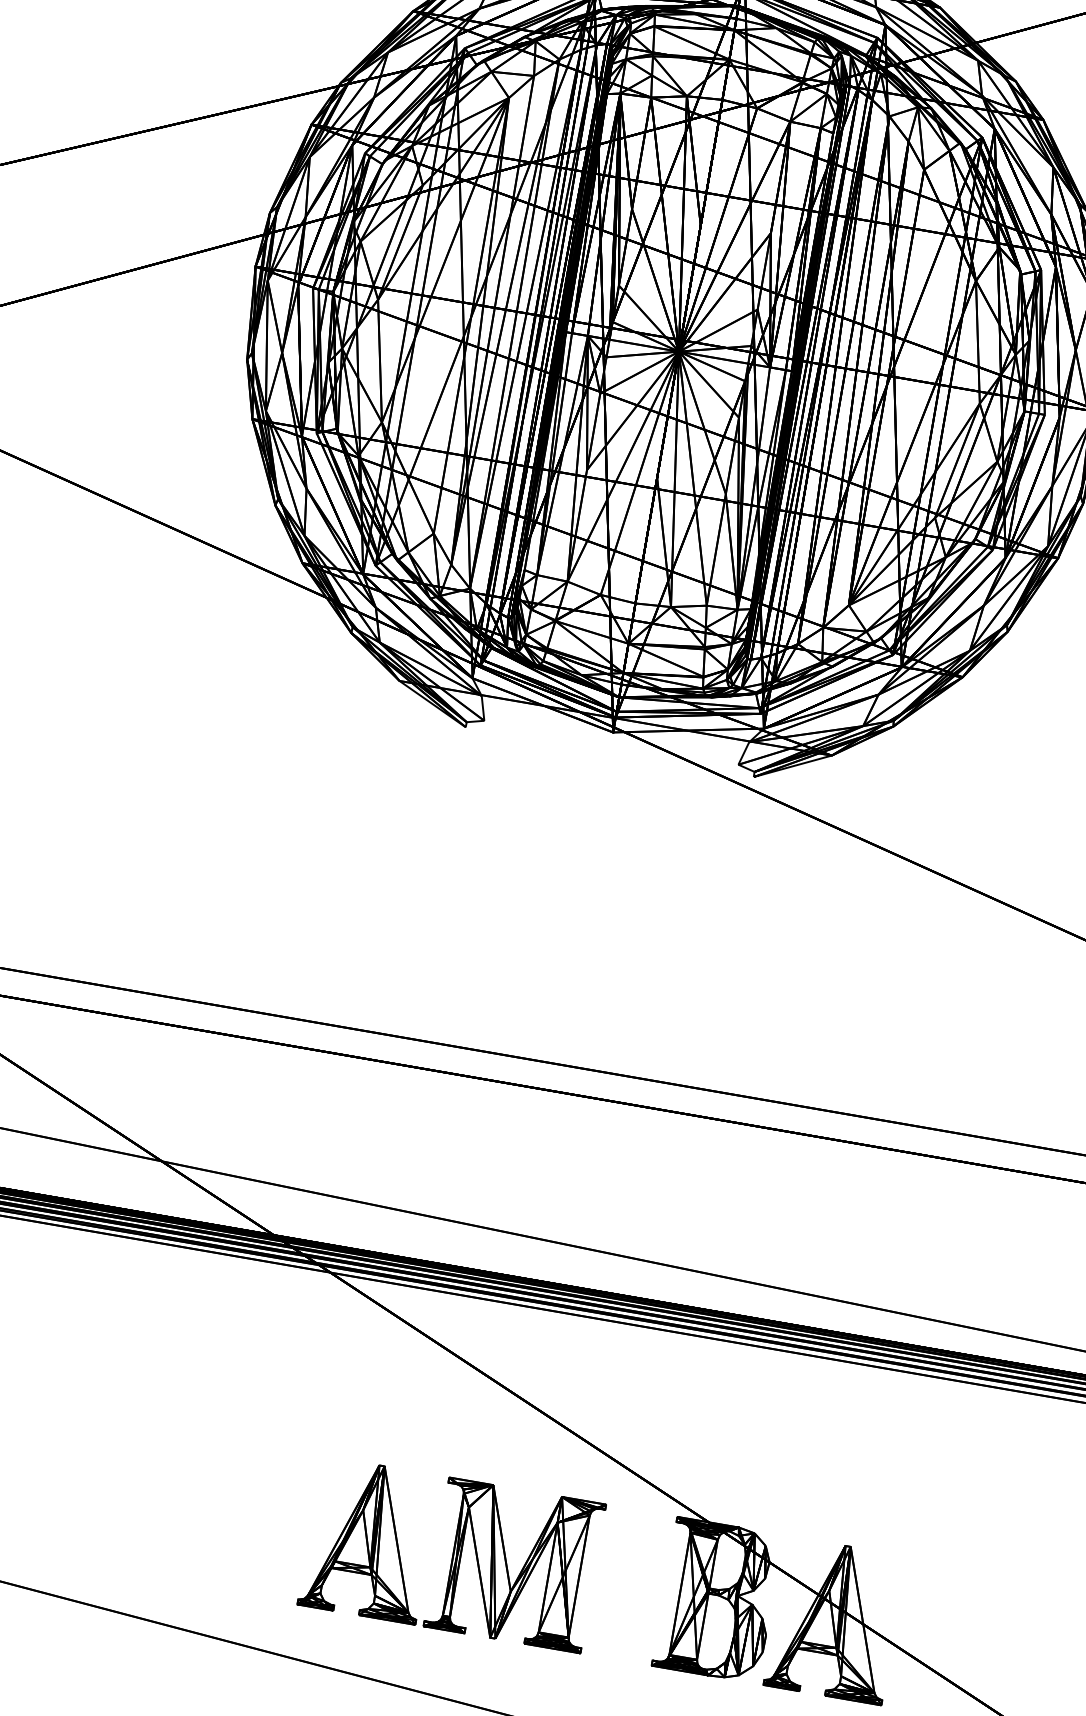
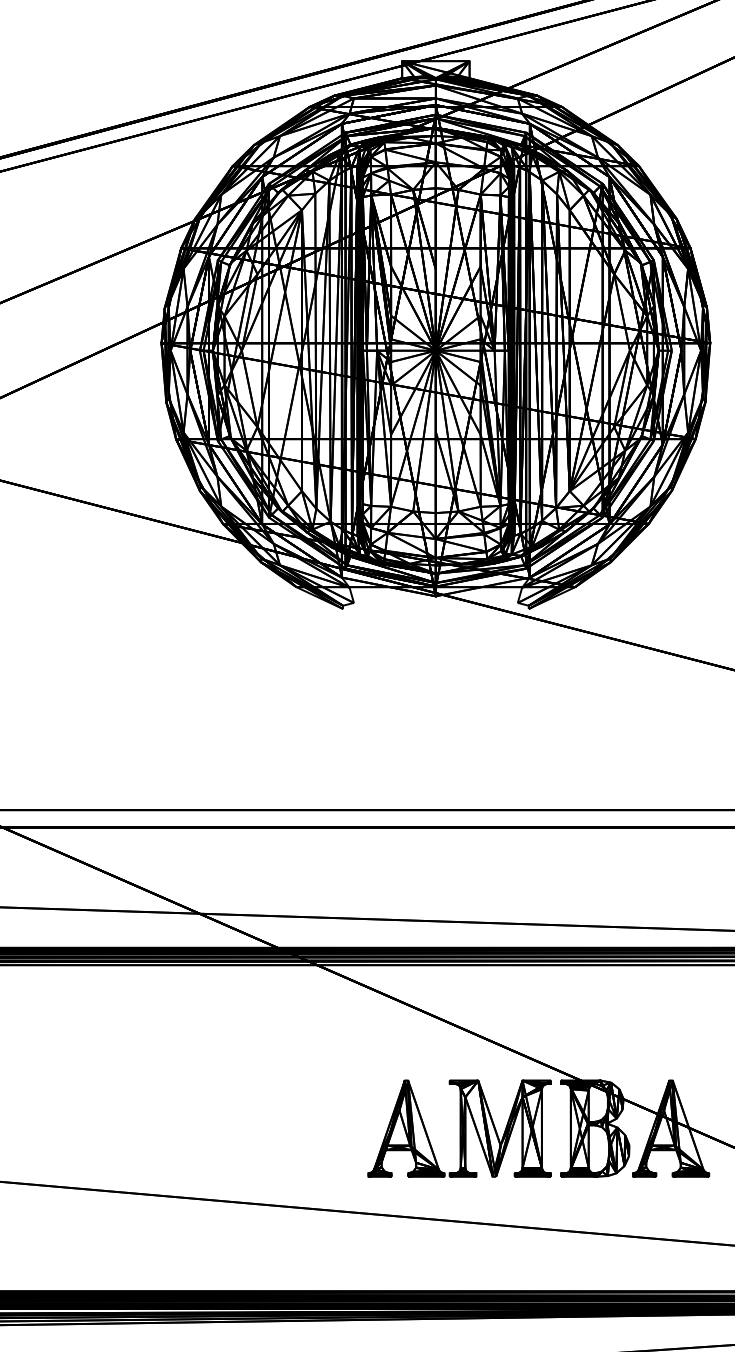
part: (451, 1554) -> (459, 1128), moved

